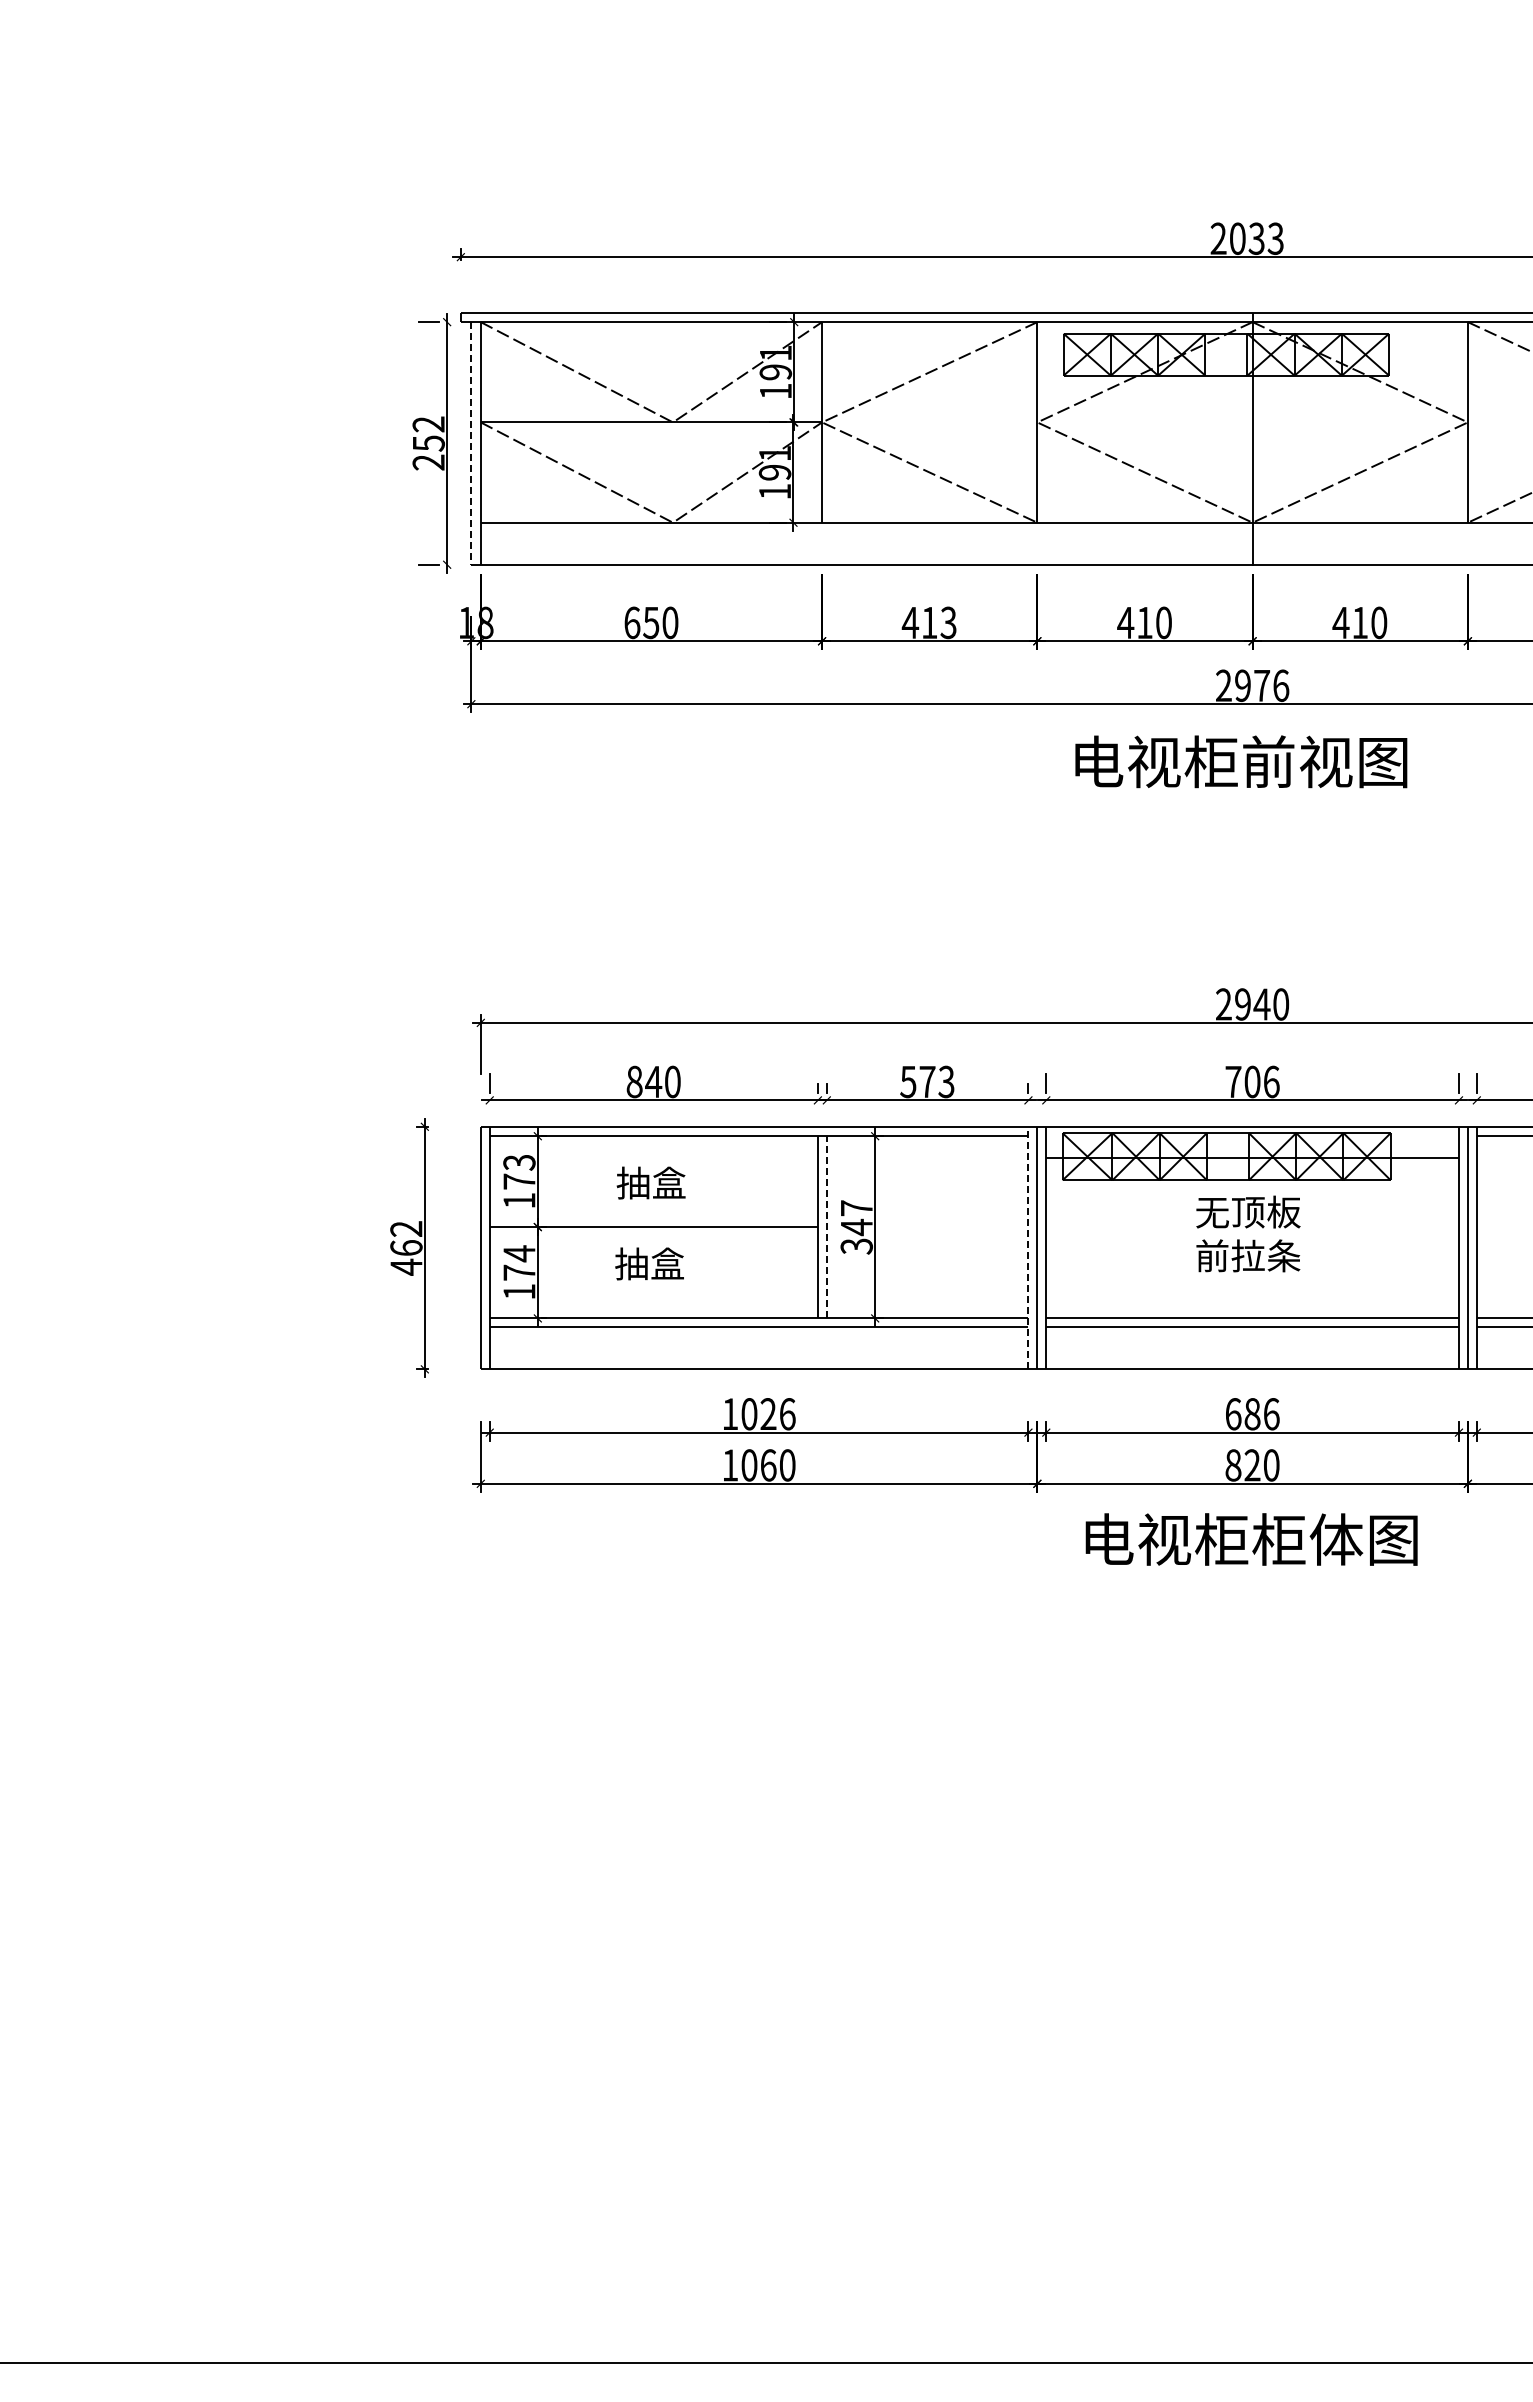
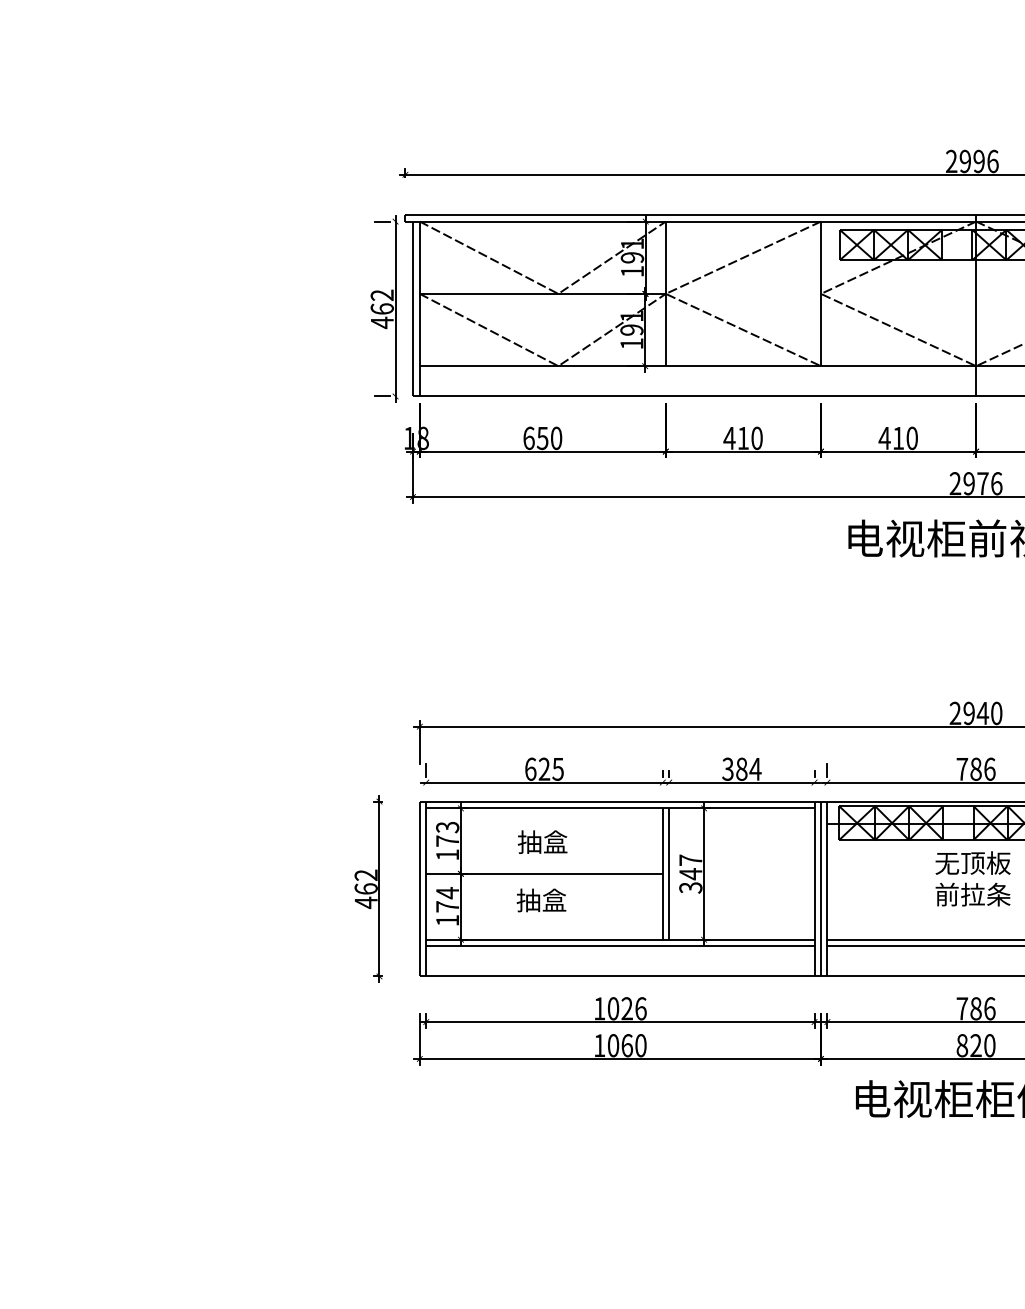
text: (1256, 238) -> (978, 161), 2033 -> 2996
line: (471, 443) -> (413, 309), dashed -> solid
text: (428, 453) -> (382, 316), 252 -> 462
text: (948, 622) -> (756, 438), 413 -> 410
text: (653, 1081) -> (544, 768), 840 -> 625
text: (927, 1081) -> (741, 768), 573 -> 384
text: (1252, 1082) -> (976, 769), 706 -> 786
line: (826, 1226) -> (669, 873), dashed -> solid
line: (1028, 1247) -> (814, 888), dashed -> solid
text: (1233, 1414) -> (962, 1008), 686 -> 786

